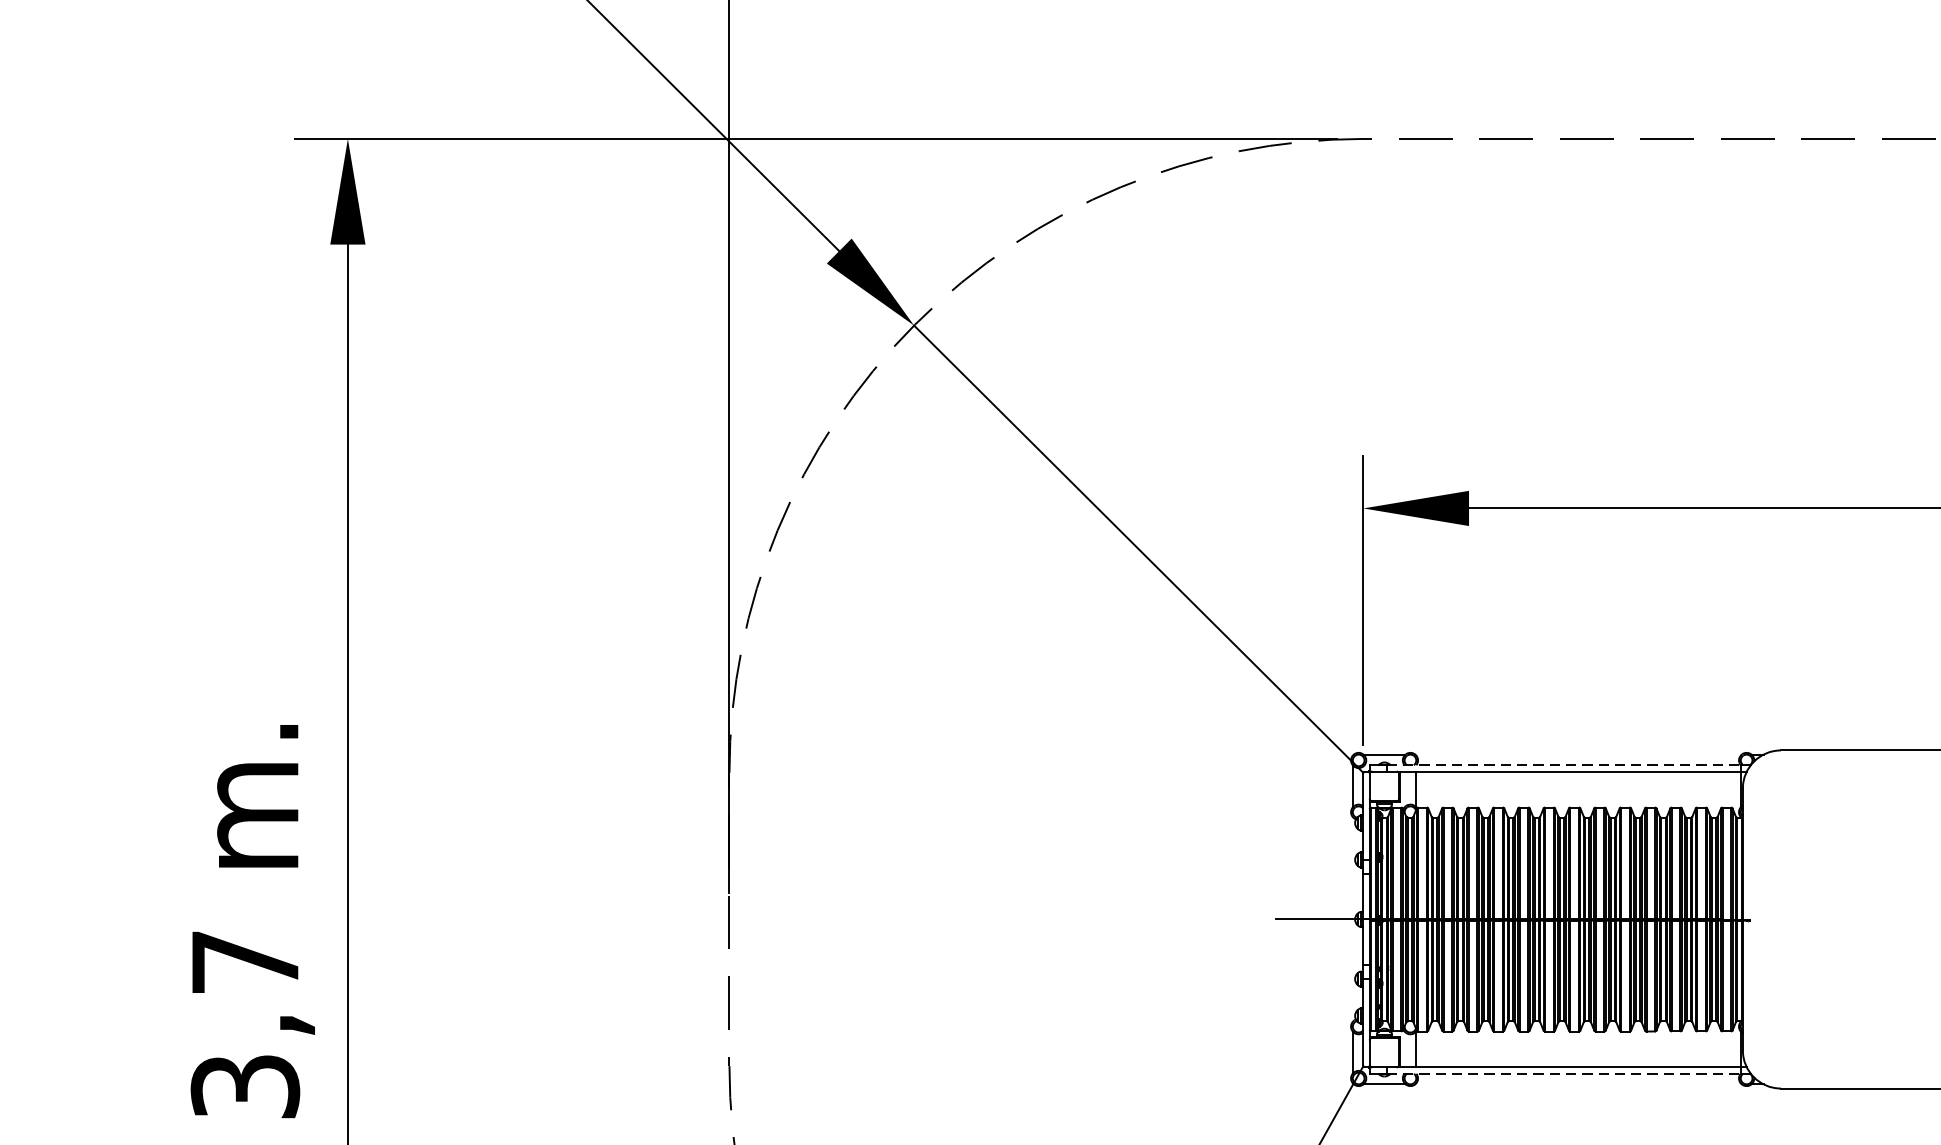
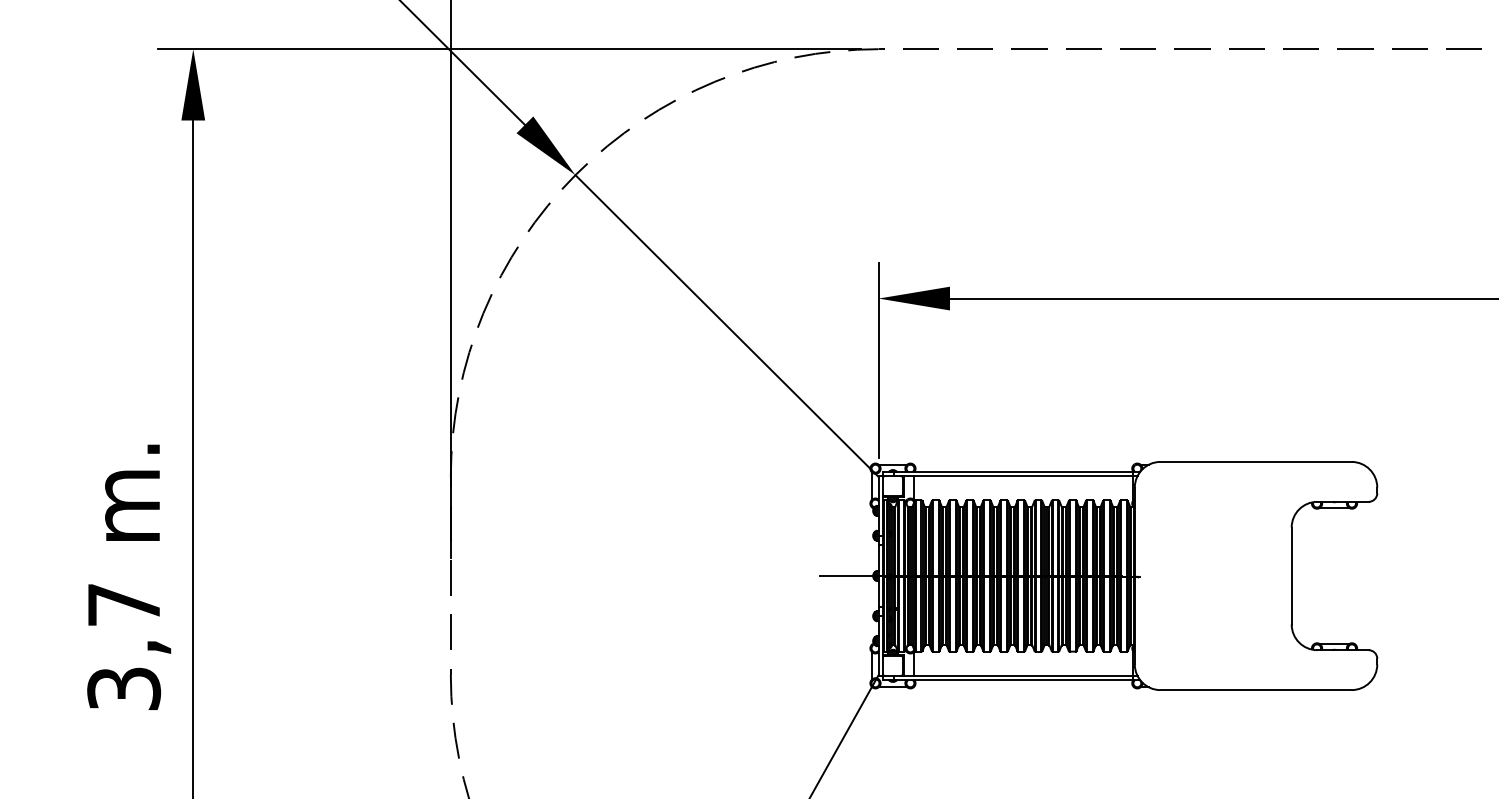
line: (1563, 764) -> (1013, 471), dashed -> solid
line: (1563, 1074) -> (1013, 680), dashed -> solid

